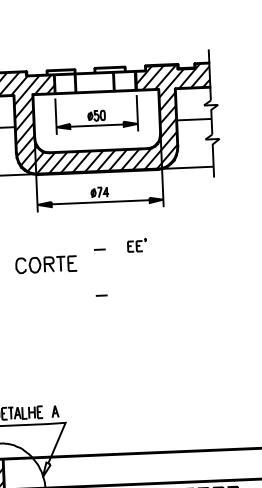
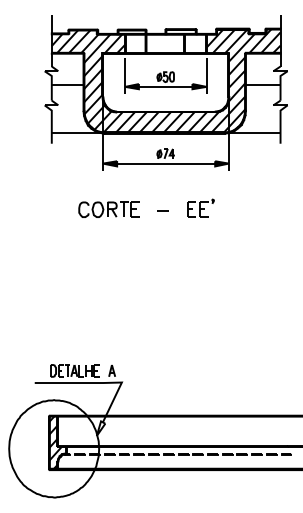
part: (136, 244) -> (200, 207), size x1.43
part: (45, 264) -> (108, 209), moved
line: (100, 295) -> (162, 256), removed

